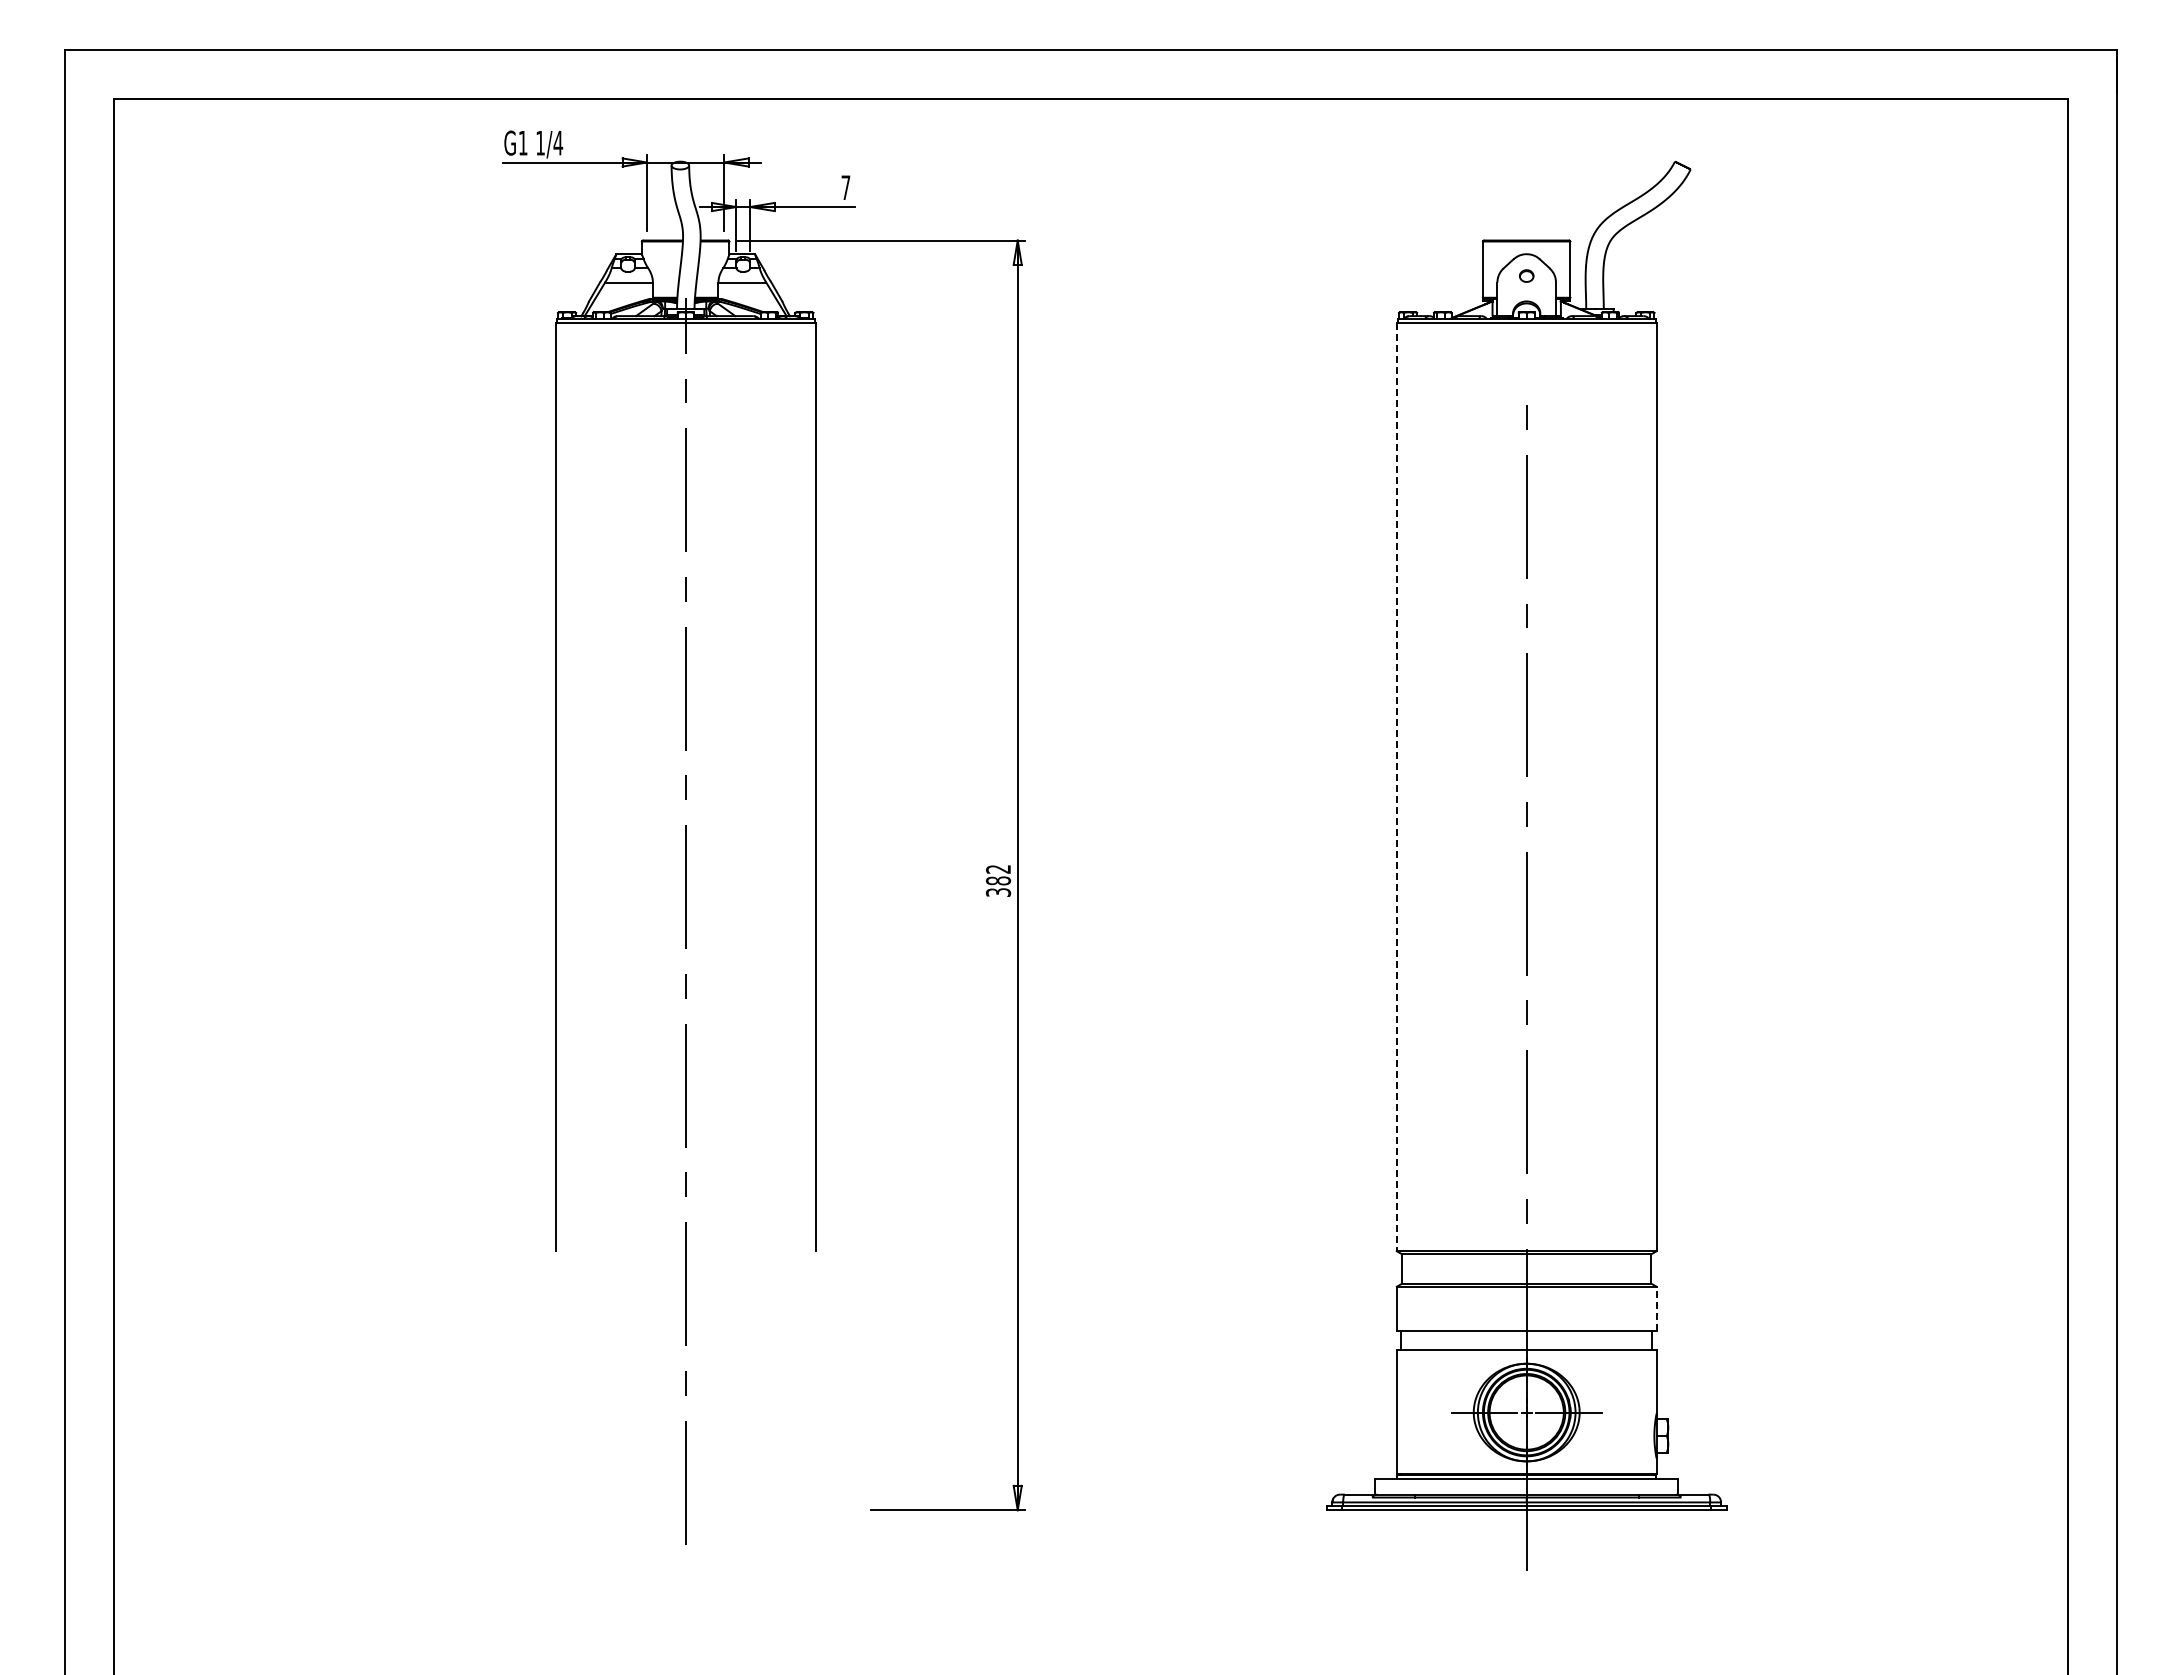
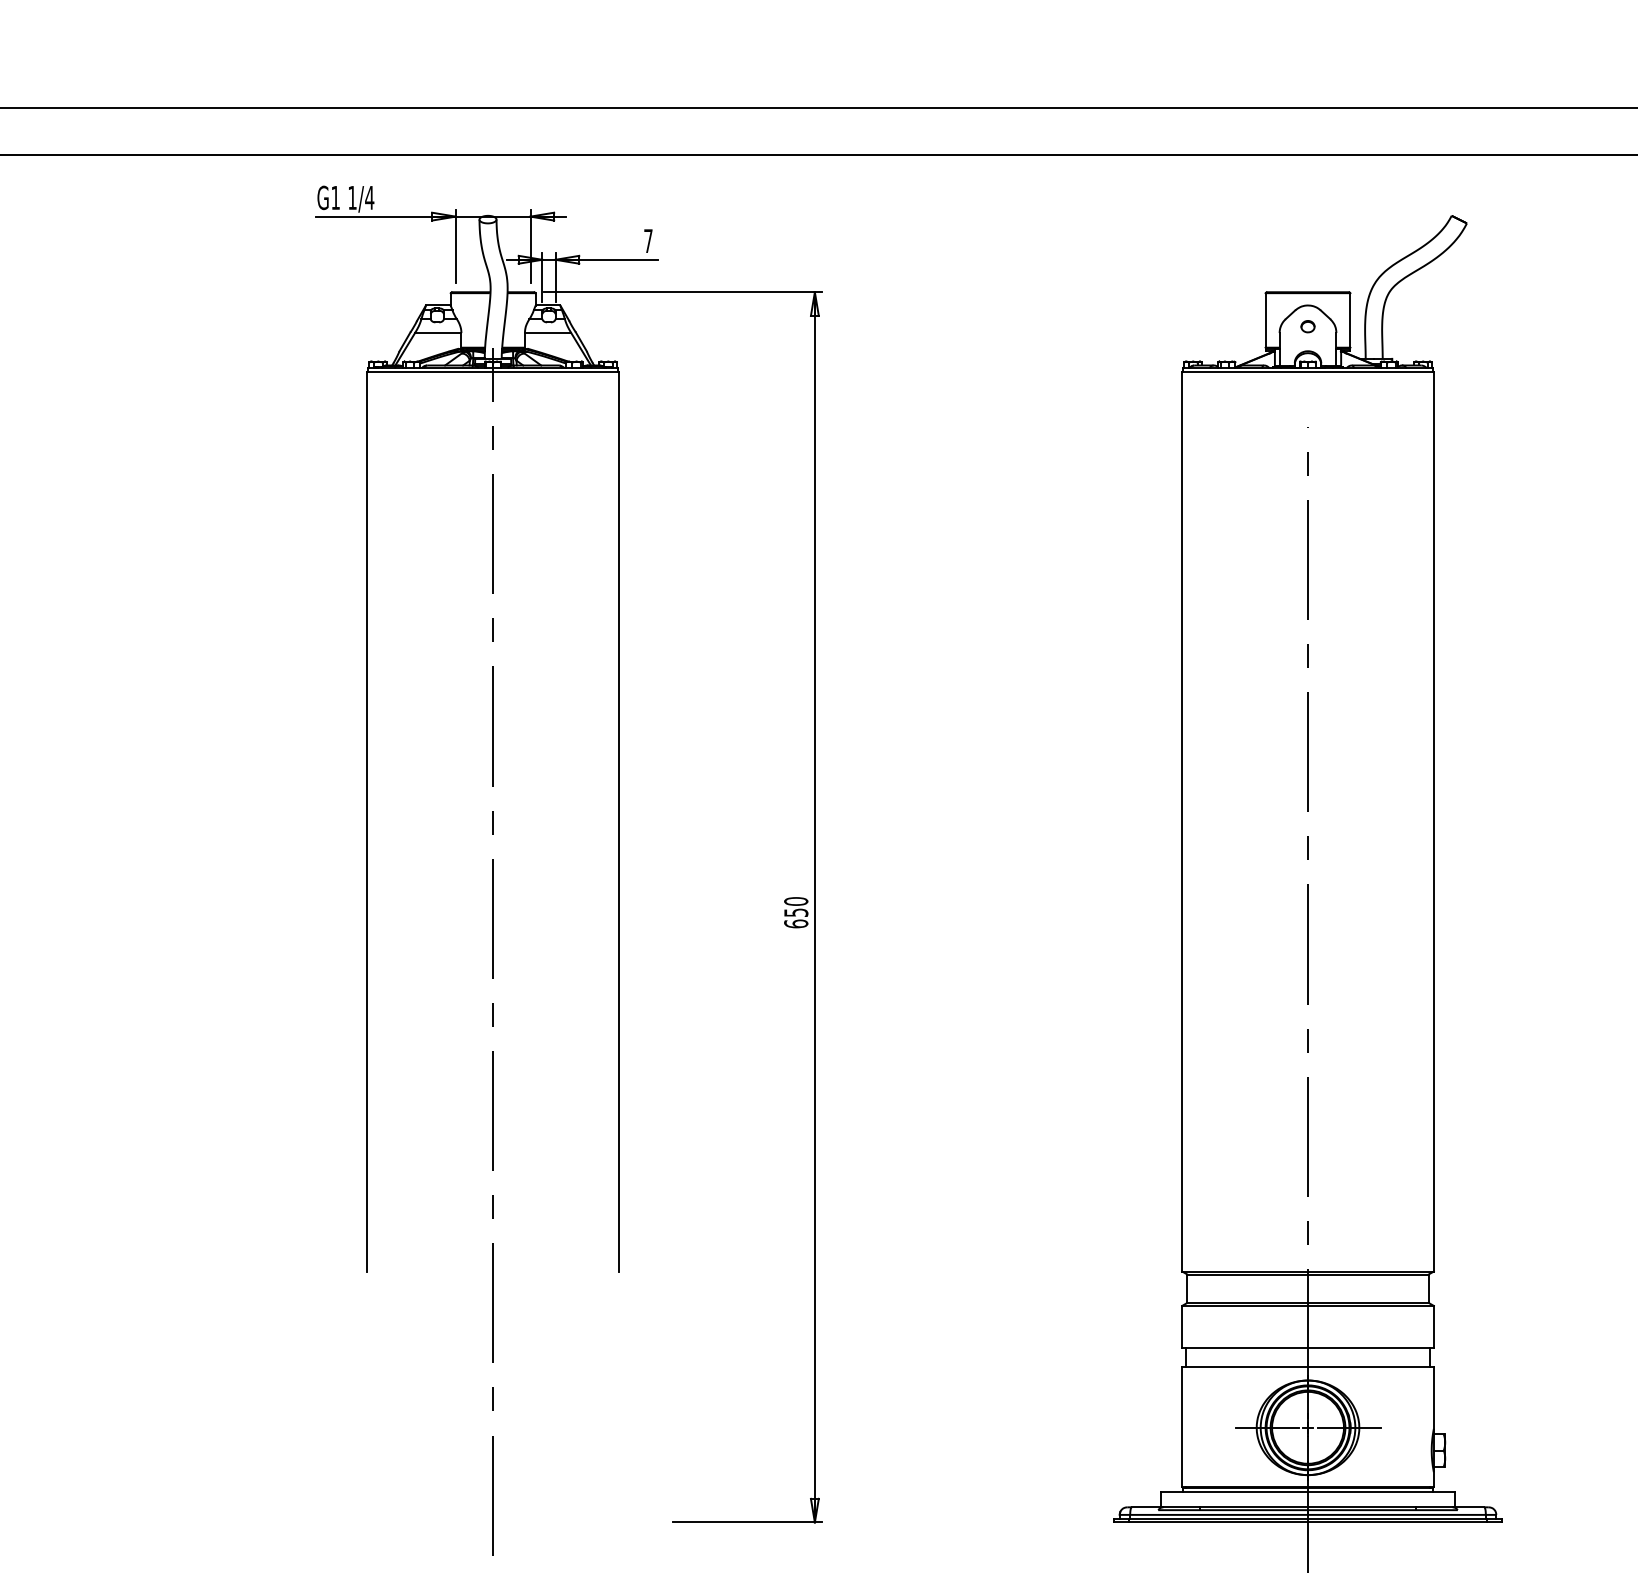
line: (1396, 787) -> (1181, 822), dashed -> solid
text: (998, 880) -> (796, 912), 382 -> 650
line: (1656, 1308) -> (1433, 1327), dashed -> solid

